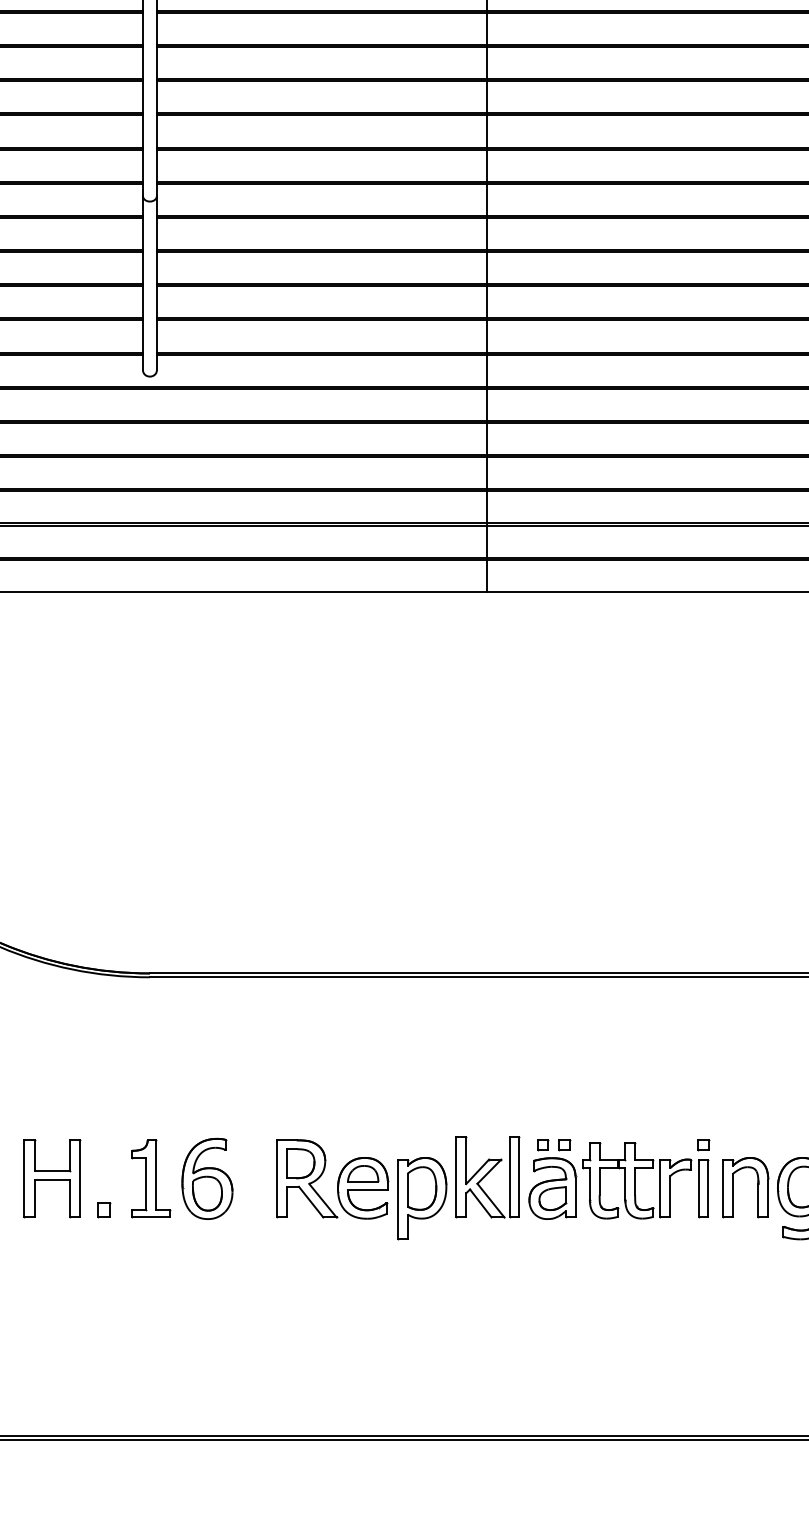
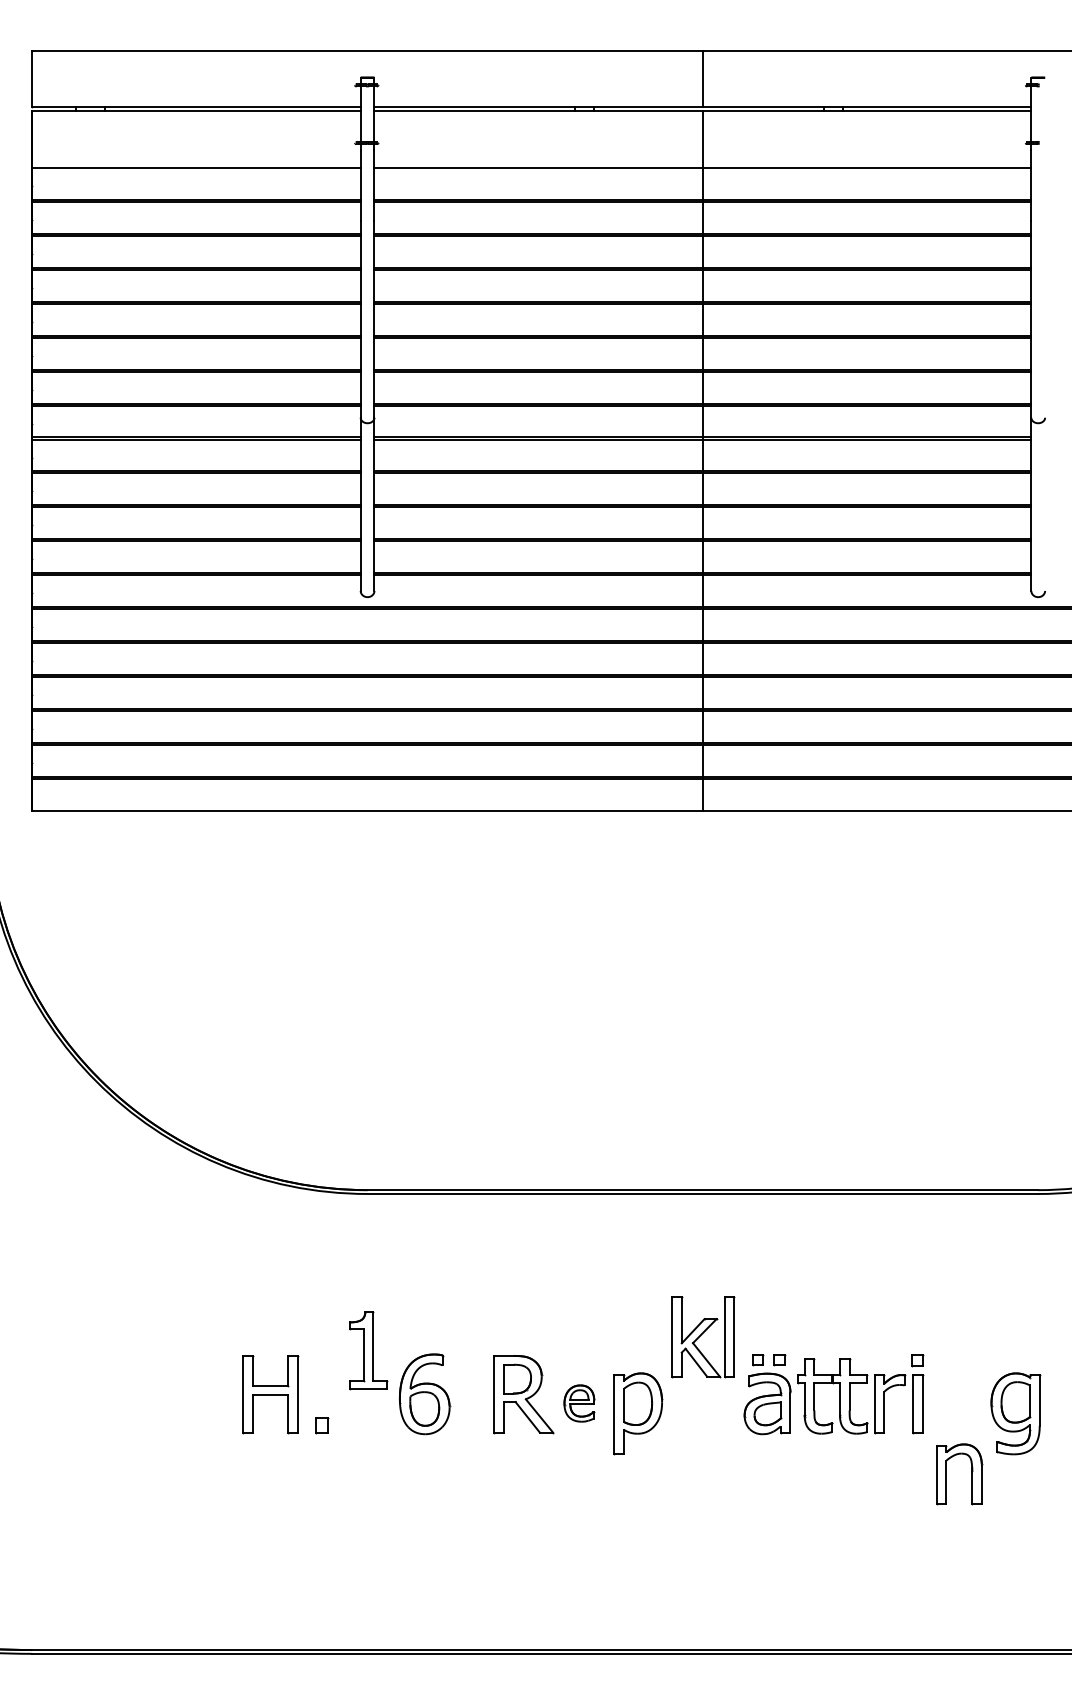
part: (488, 1178) -> (703, 1337), moved
part: (150, 1179) -> (368, 1350), moved
part: (363, 1188) -> (579, 1403), size x0.6
part: (757, 1188) -> (971, 1474), moved

